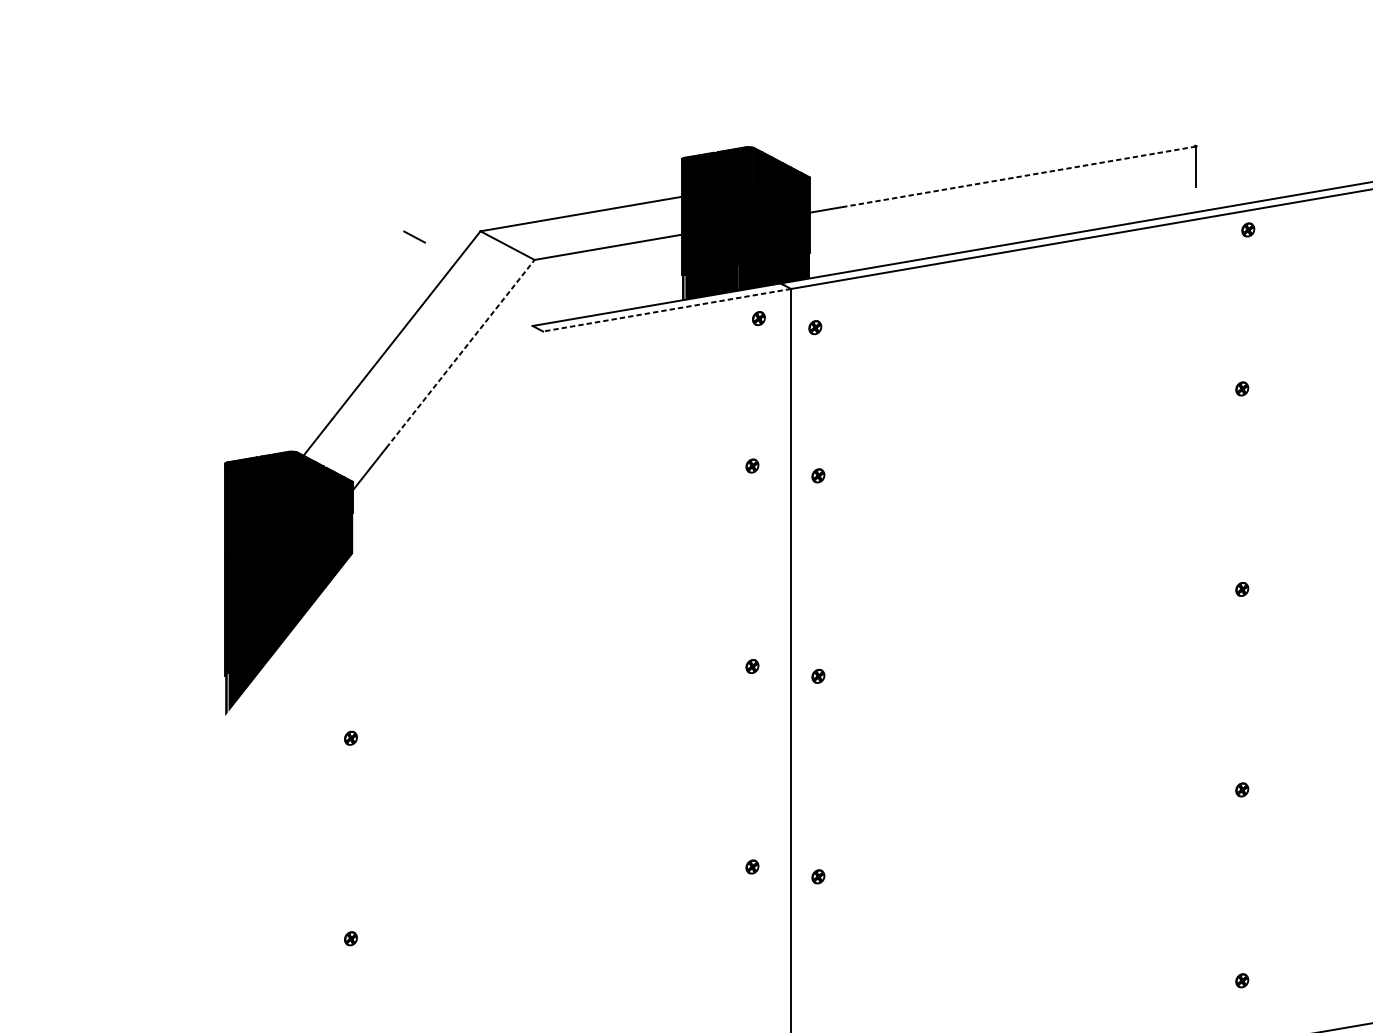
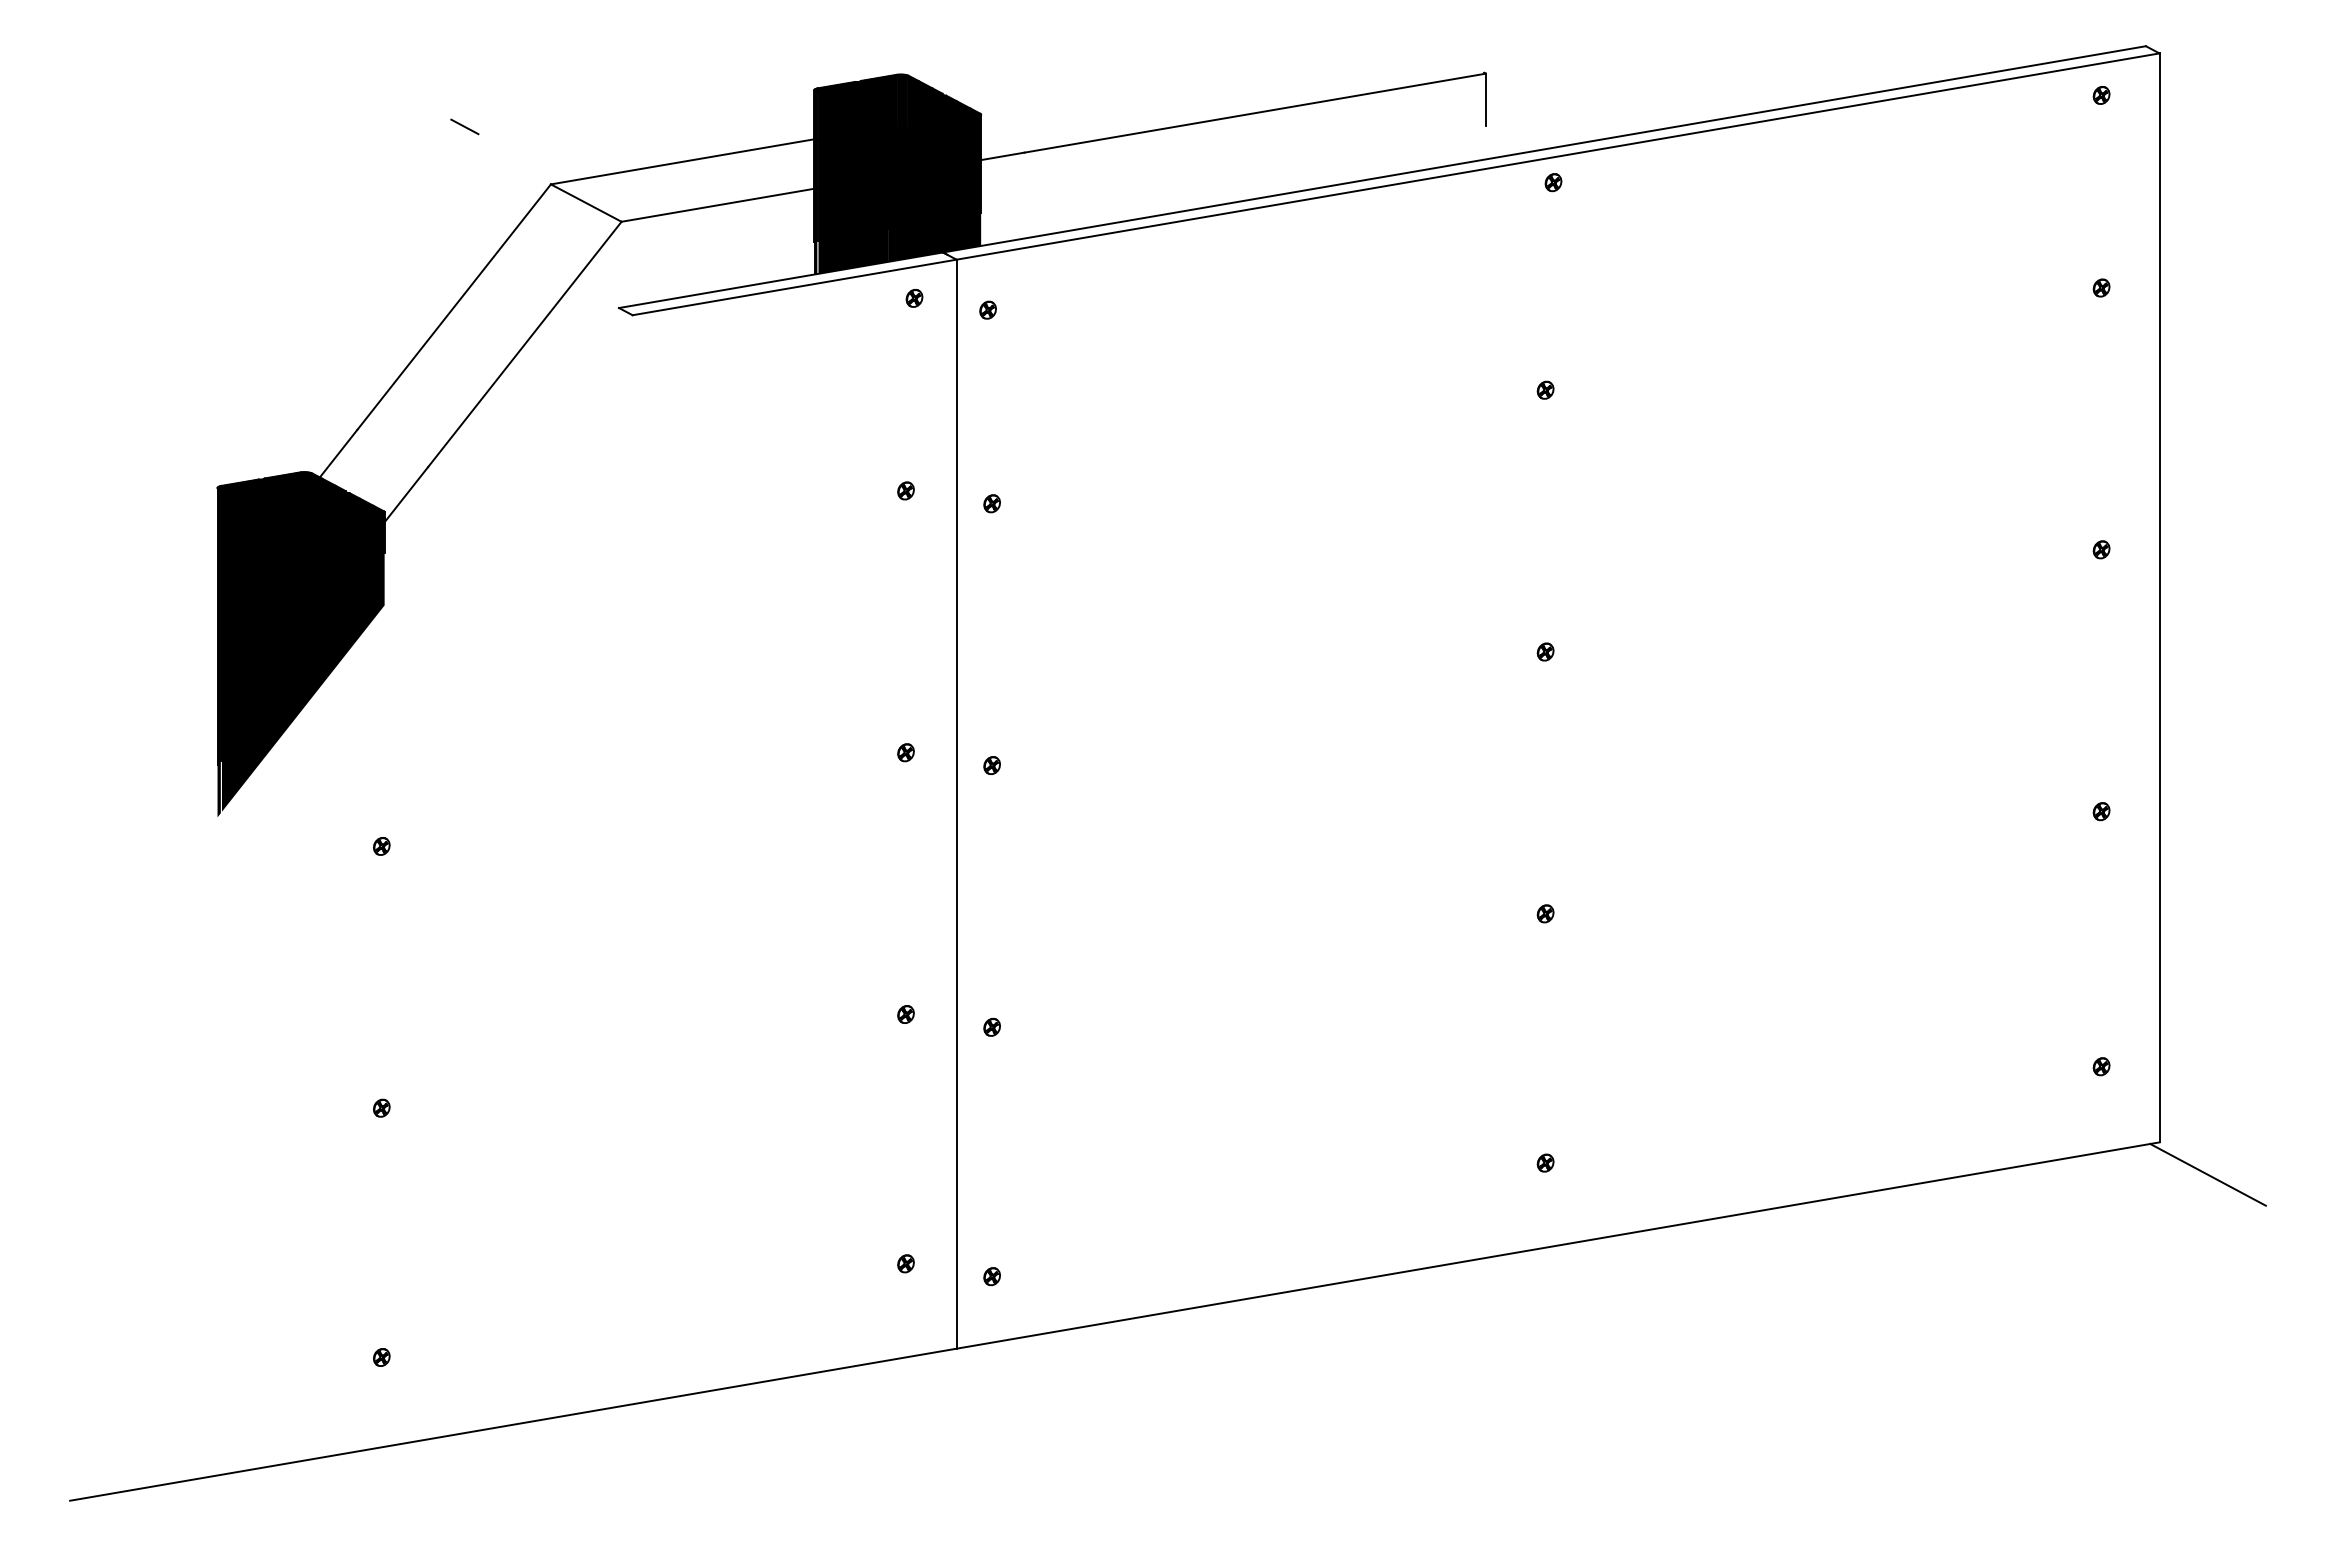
line: (1019, 177) -> (1254, 113), dashed -> solid
line: (414, 236) -> (464, 126), moved
line: (667, 310) -> (794, 287), dashed -> solid
line: (461, 353) -> (525, 344), dashed -> solid

